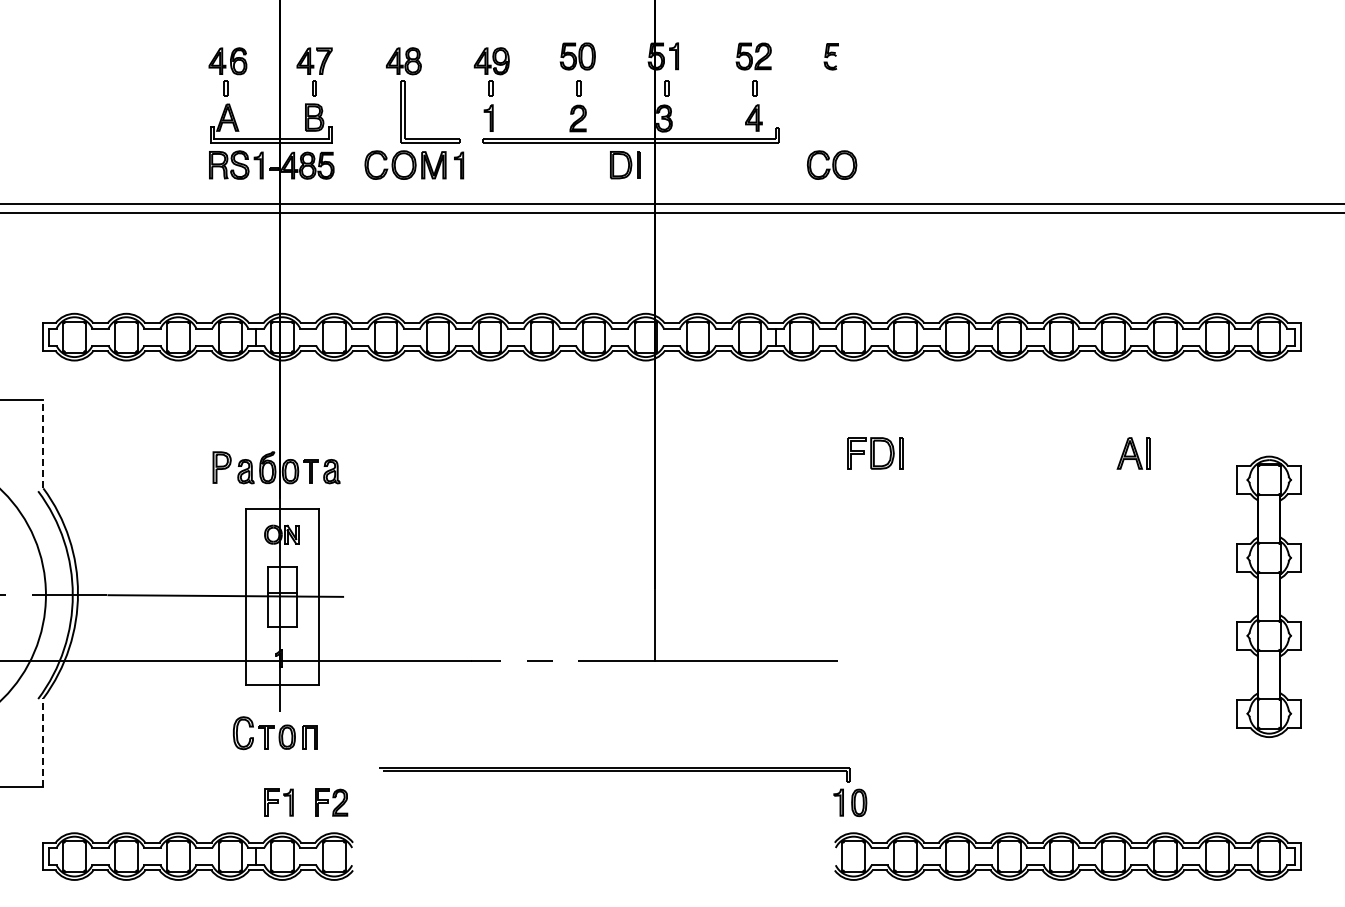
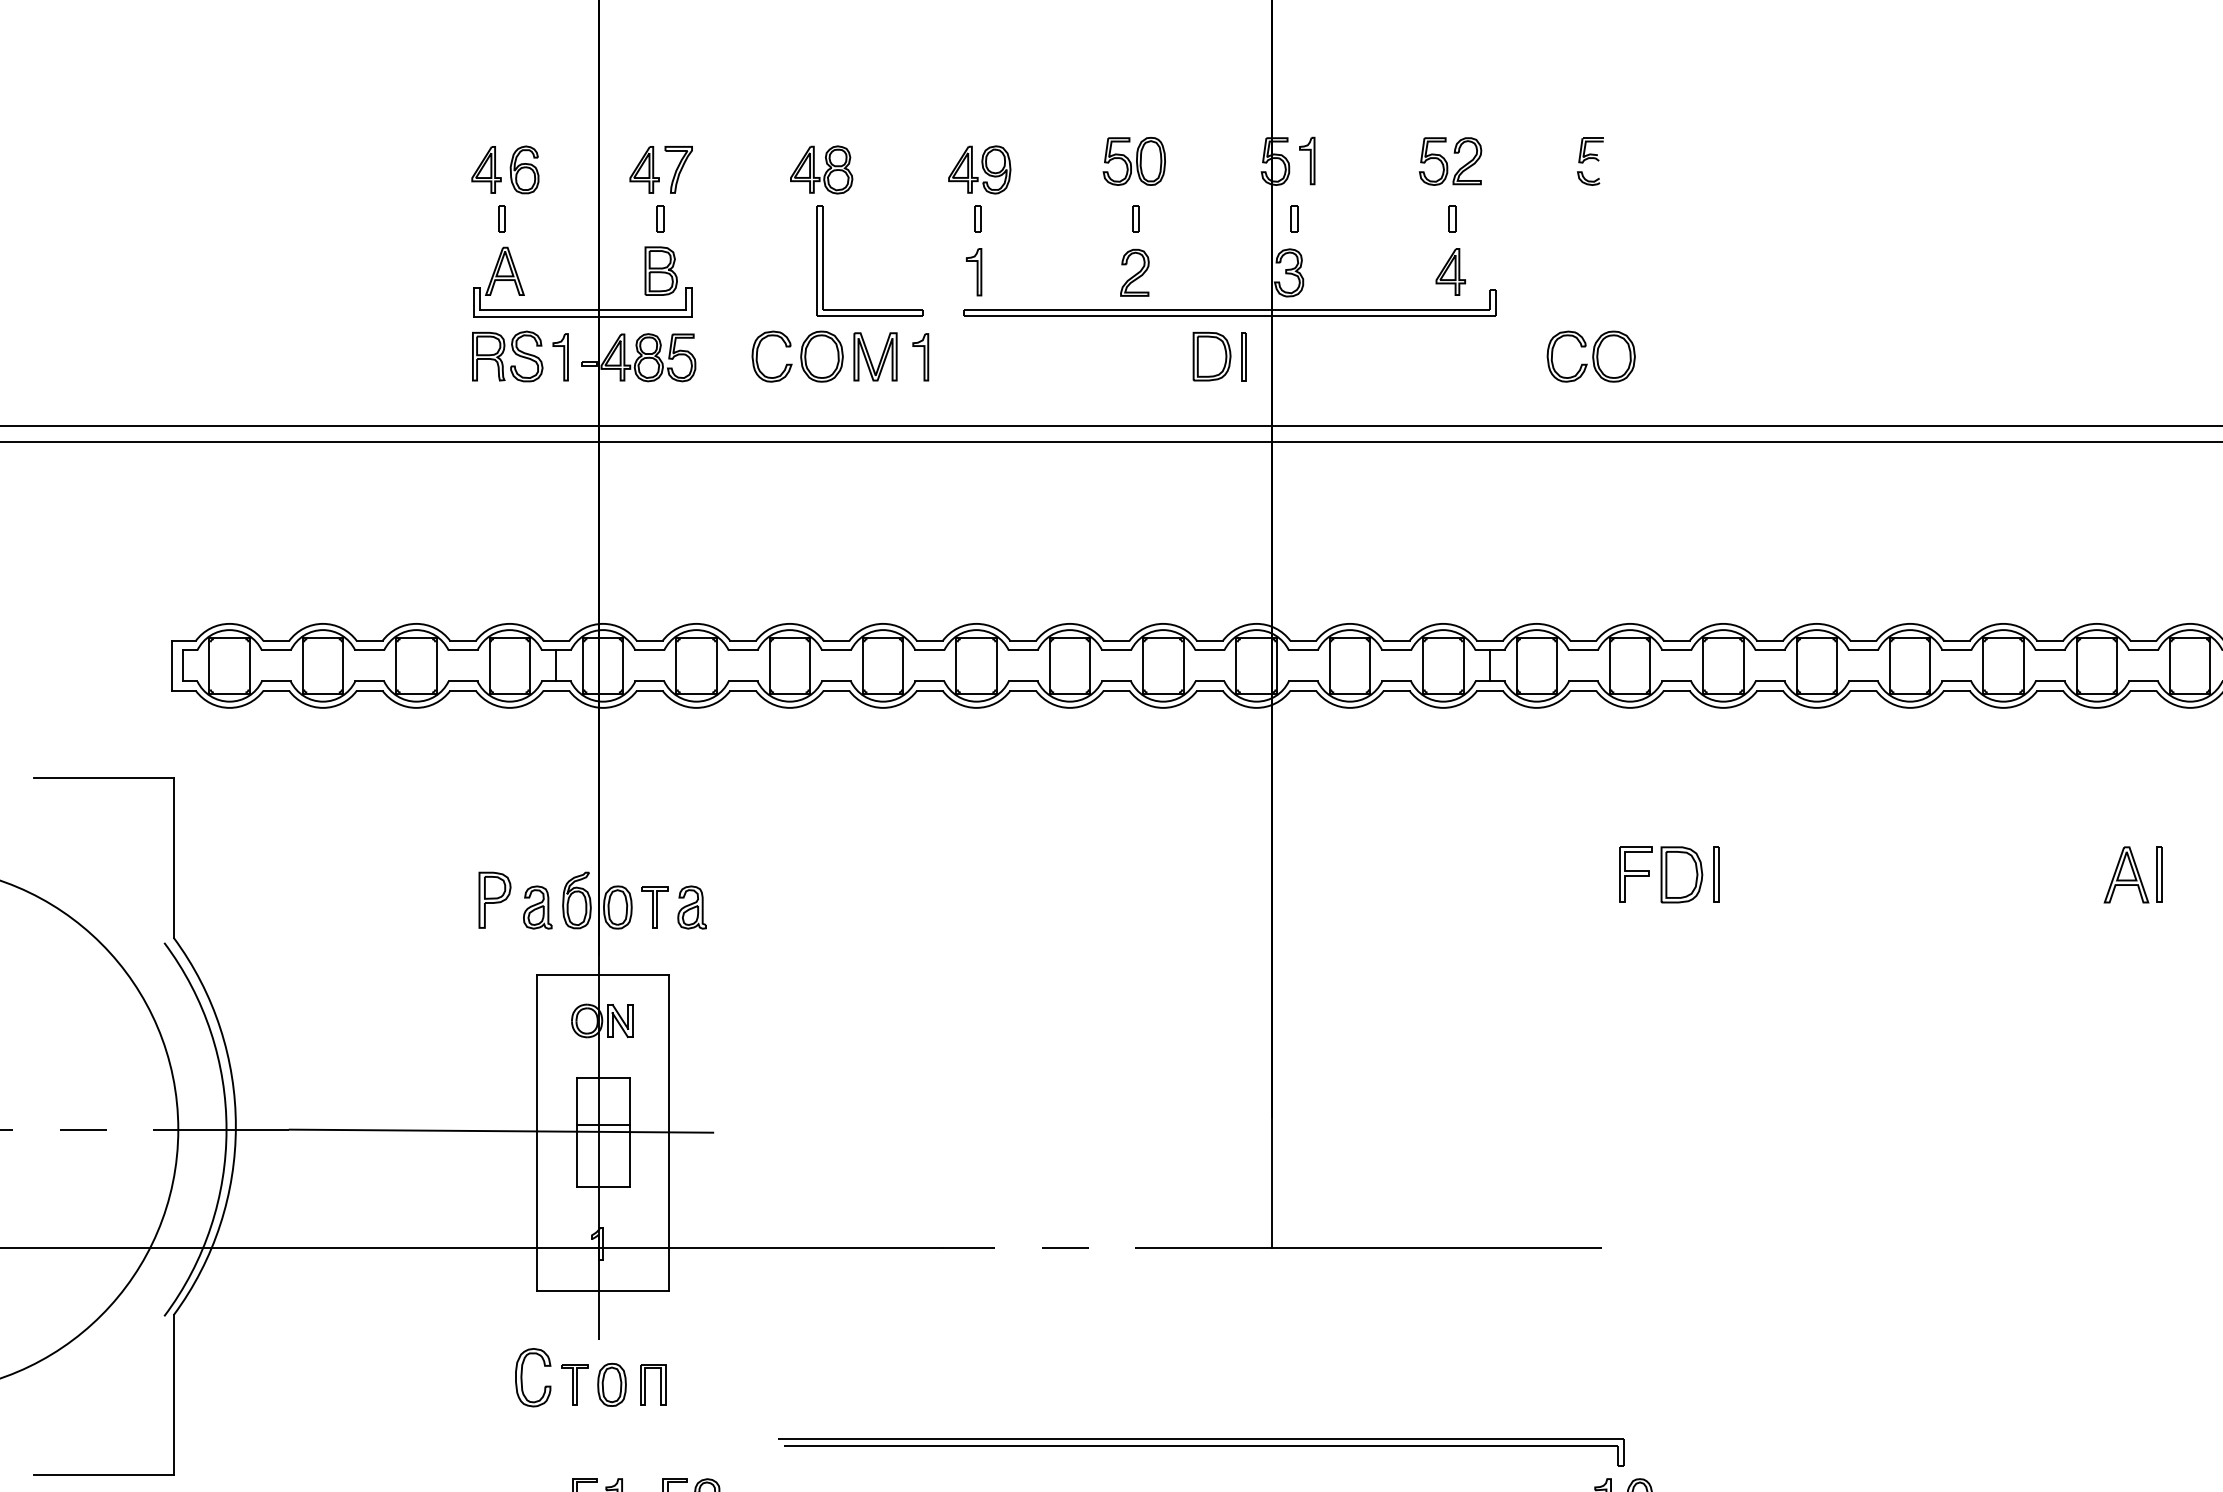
line: (43, 443) -> (173, 856), dashed -> solid
line: (43, 742) -> (173, 1394), dashed -> solid

